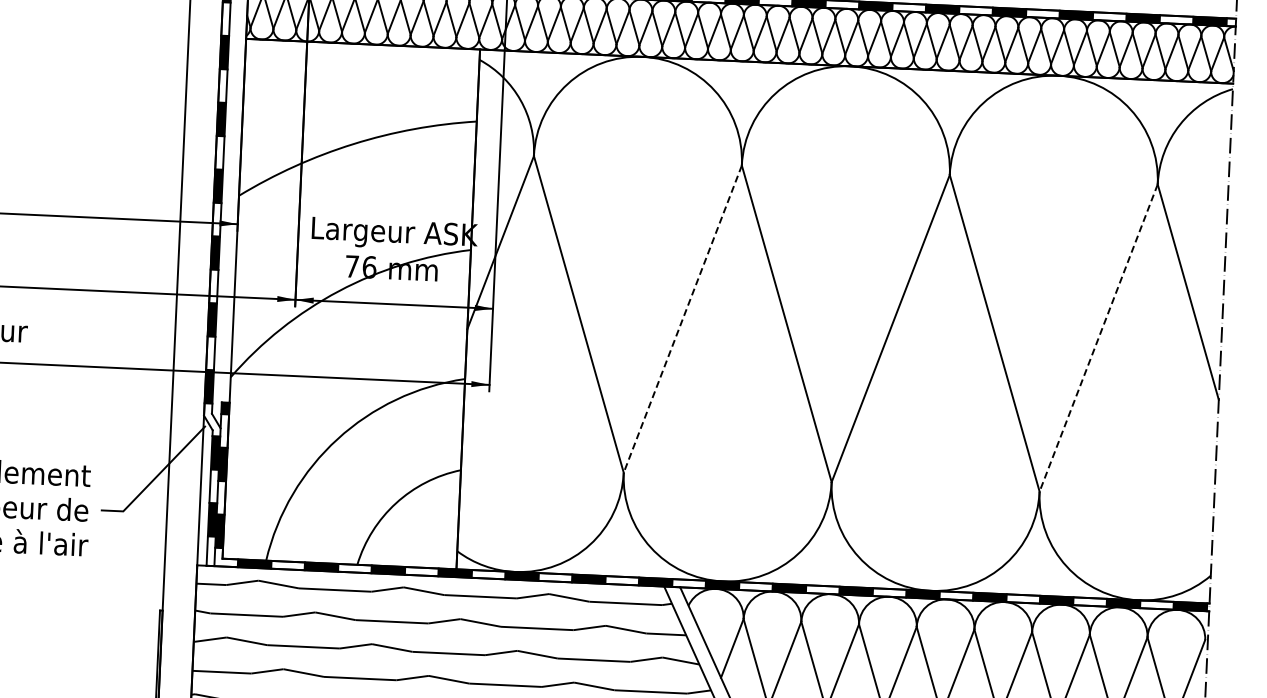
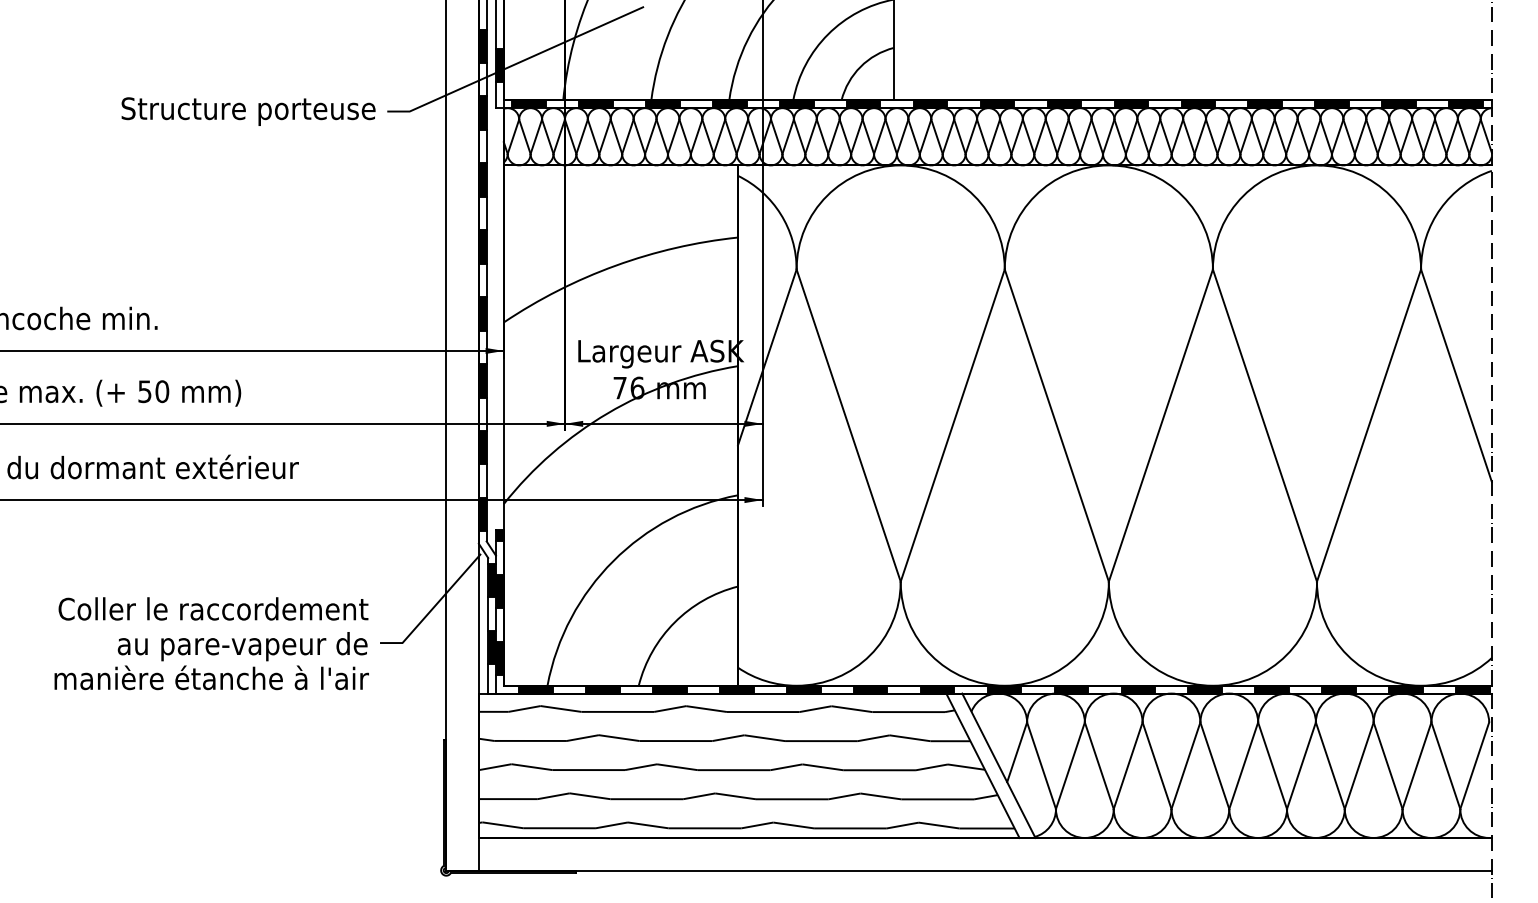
line: (682, 319) -> (952, 425), dashed -> solid
line: (1099, 337) -> (1369, 425), dashed -> solid

